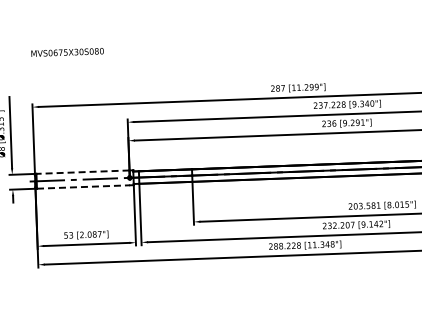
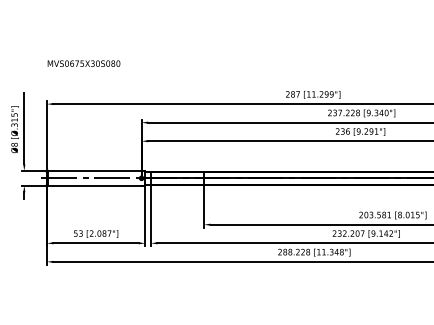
text: (67, 52) -> (83, 63), moved
line: (83, 171) -> (95, 170), dashed -> solid
line: (84, 186) -> (95, 185), dashed -> solid

